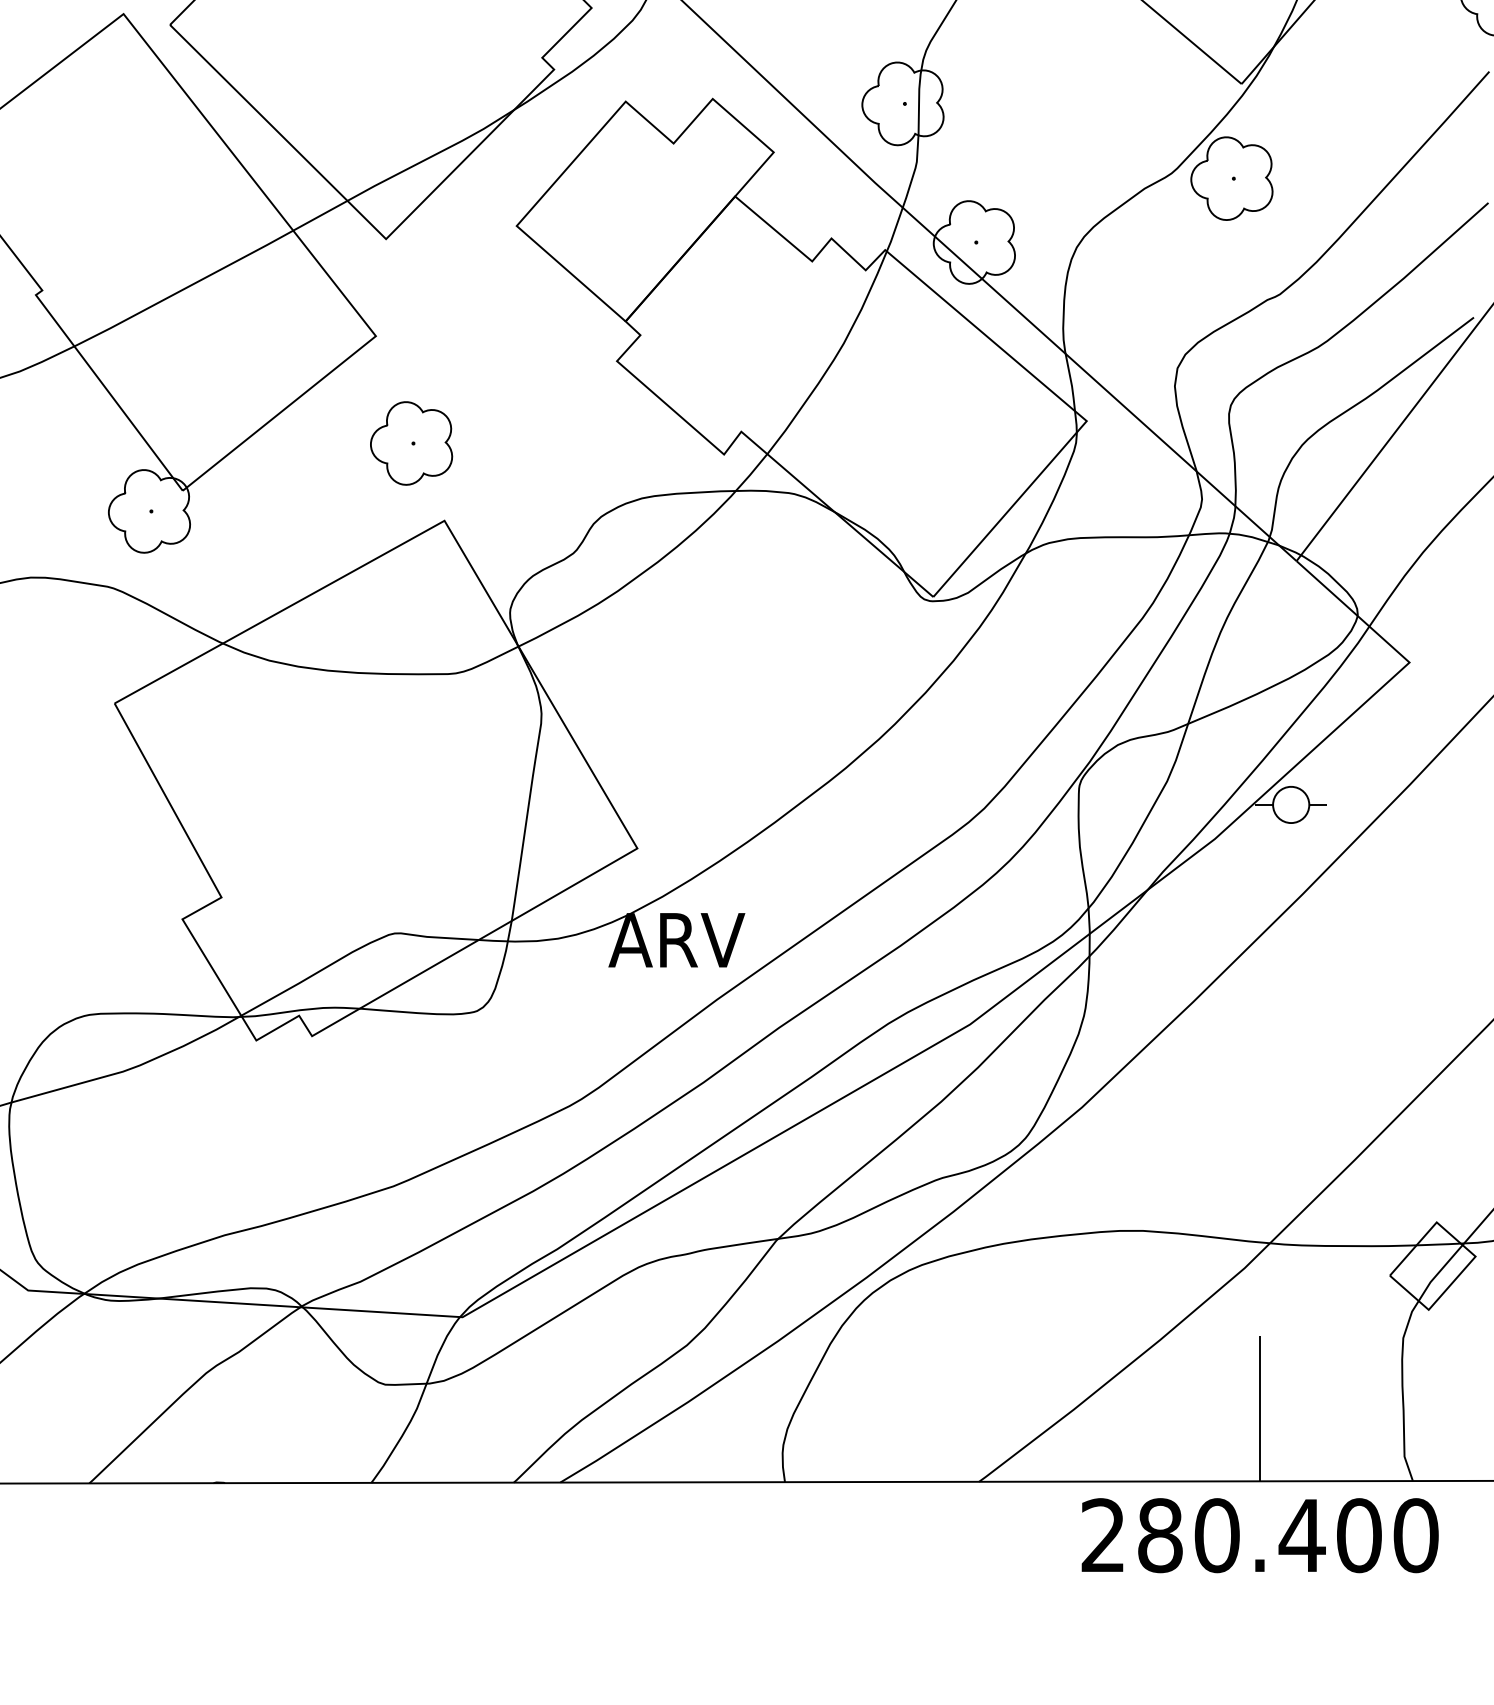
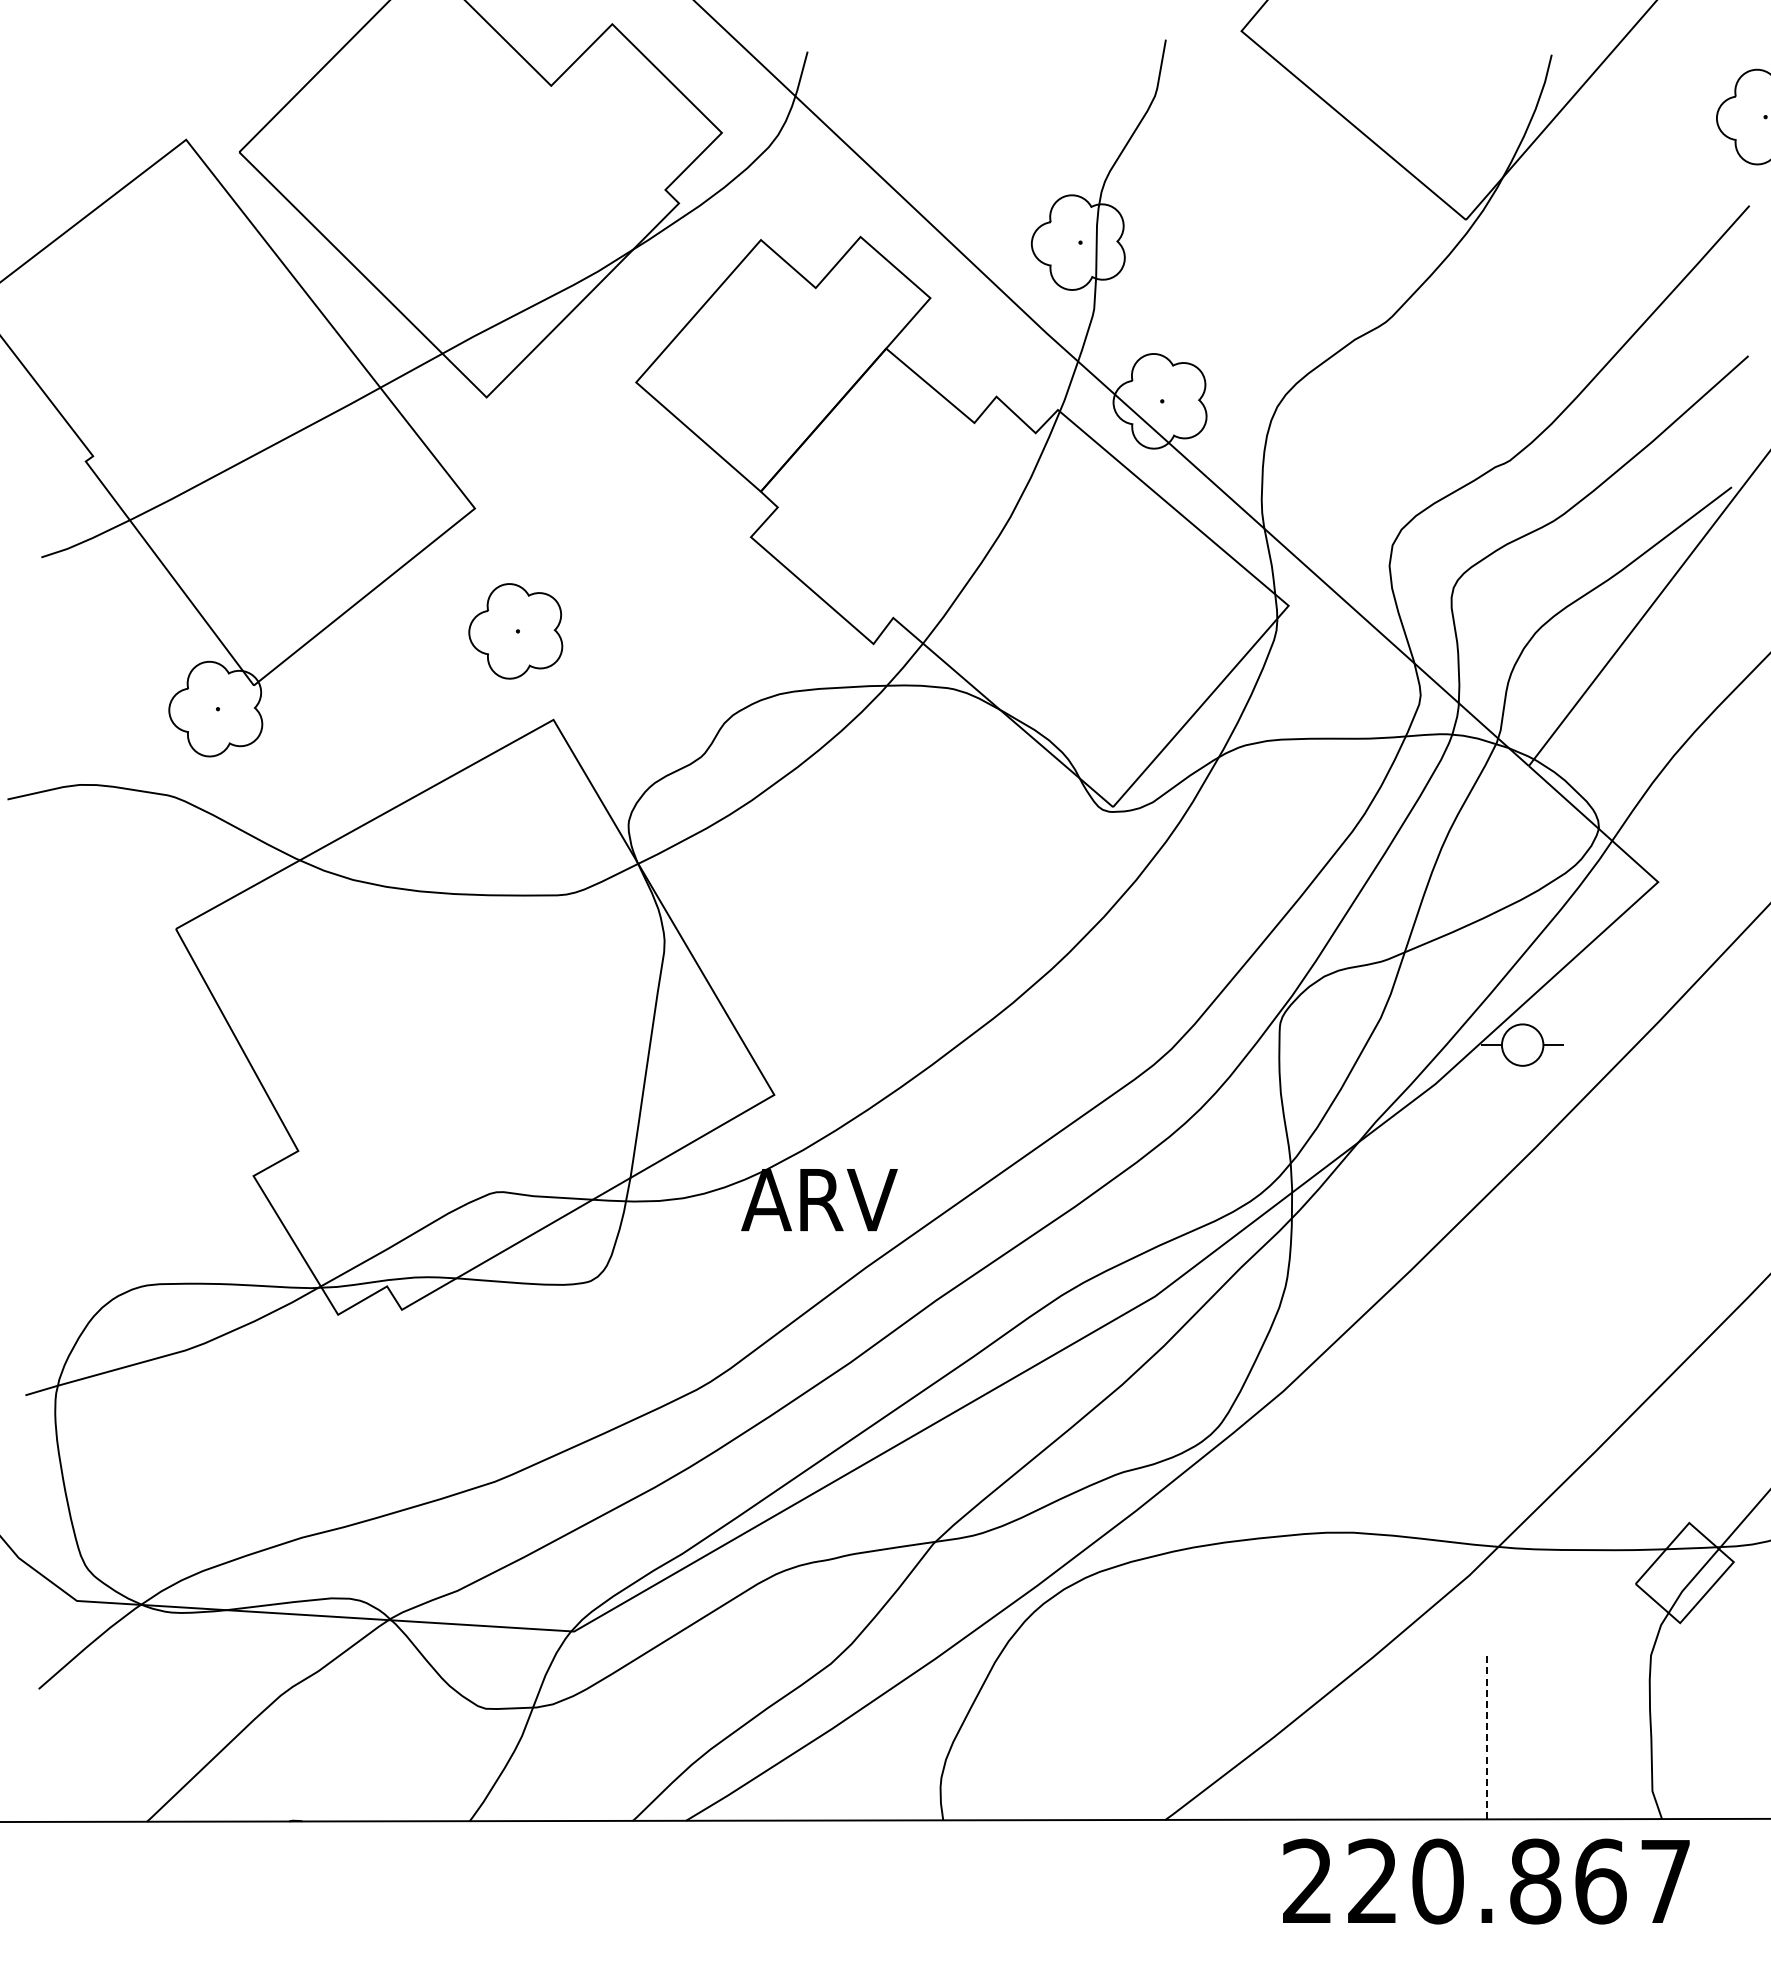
part: (1231, 178) -> (1454, 328), removed
line: (1259, 1408) -> (1486, 1736), solid -> dashed
text: (1288, 1535) -> (1519, 1881), 280.400 -> 220.867

